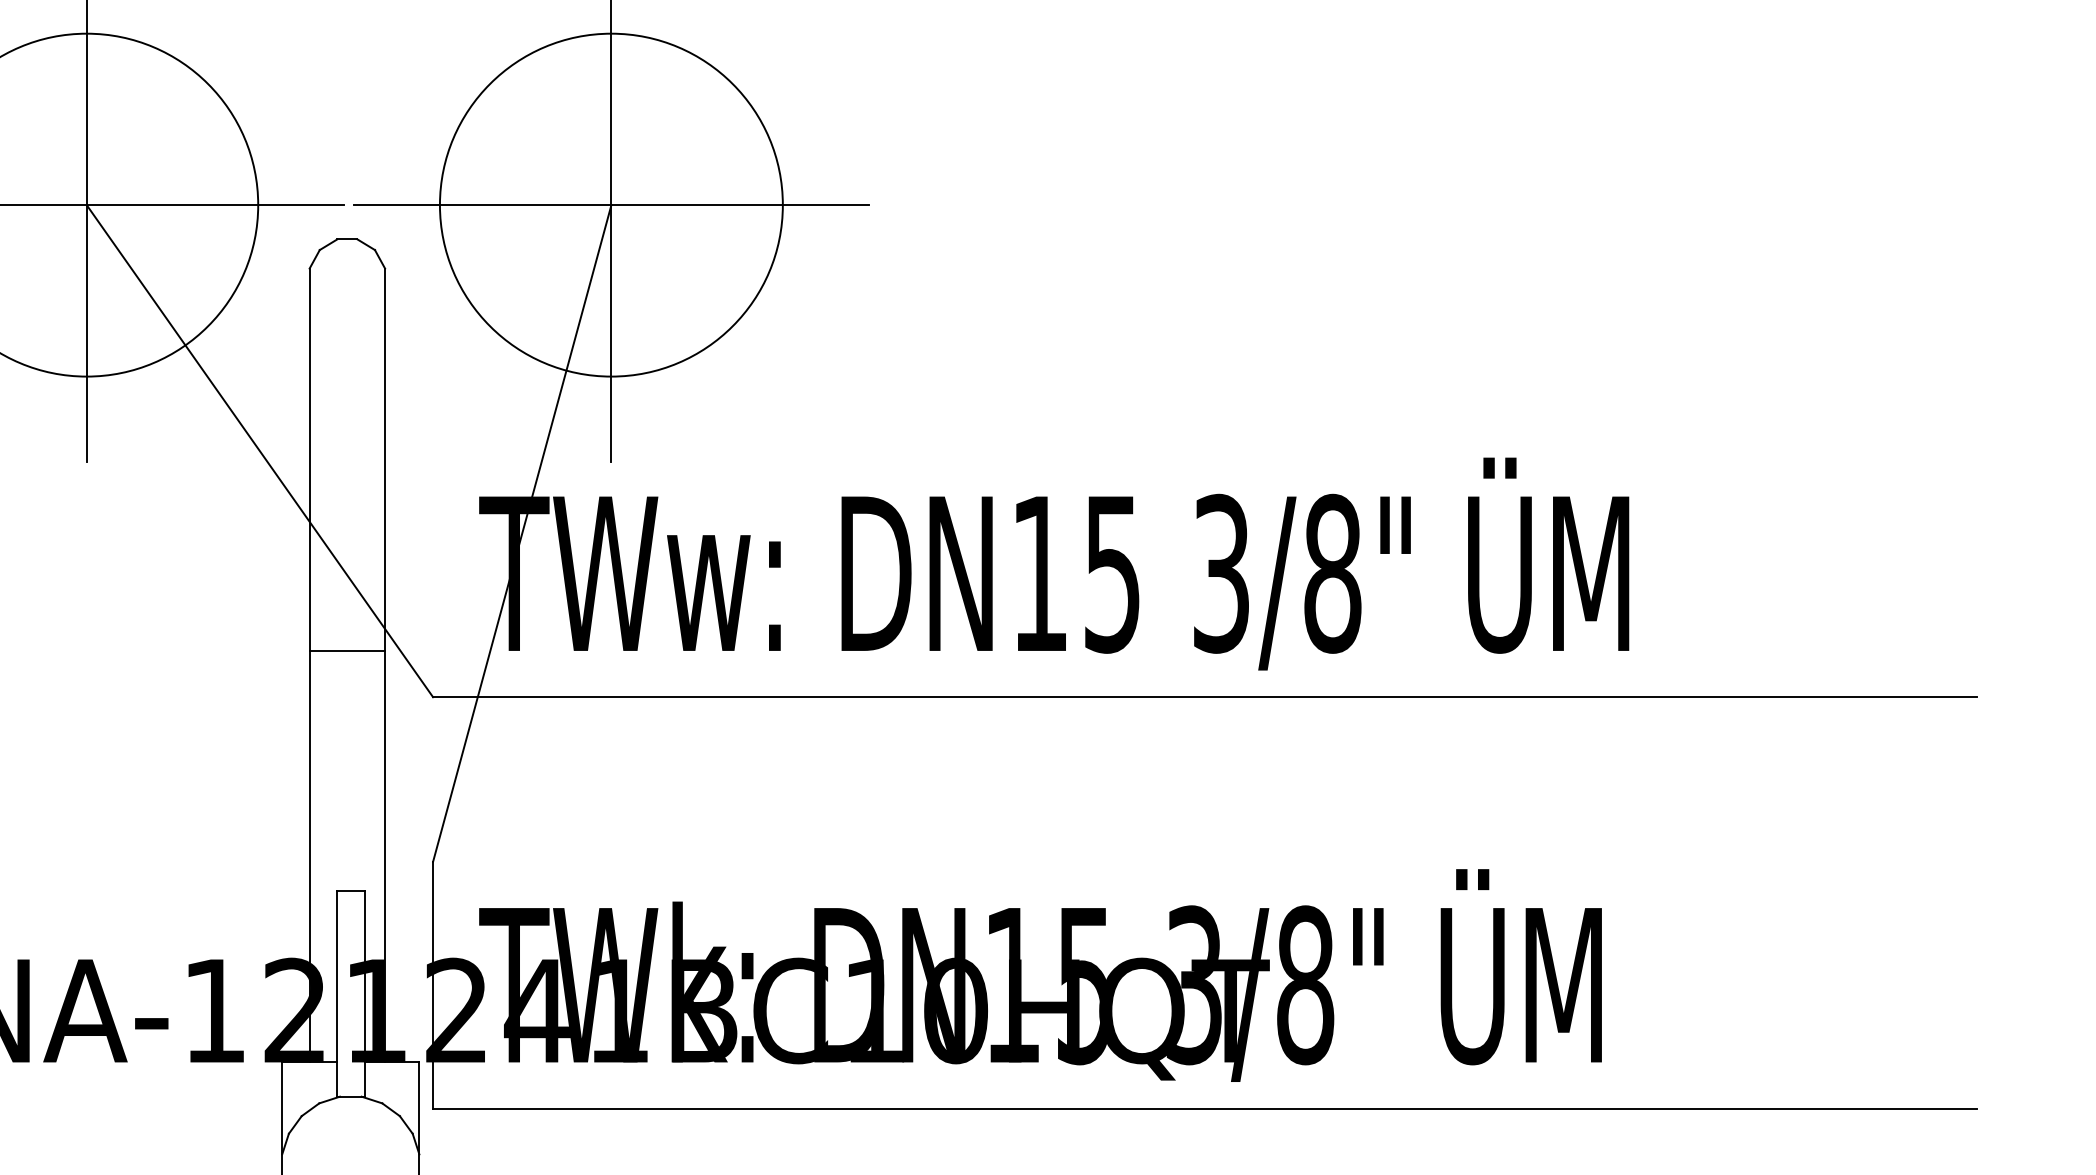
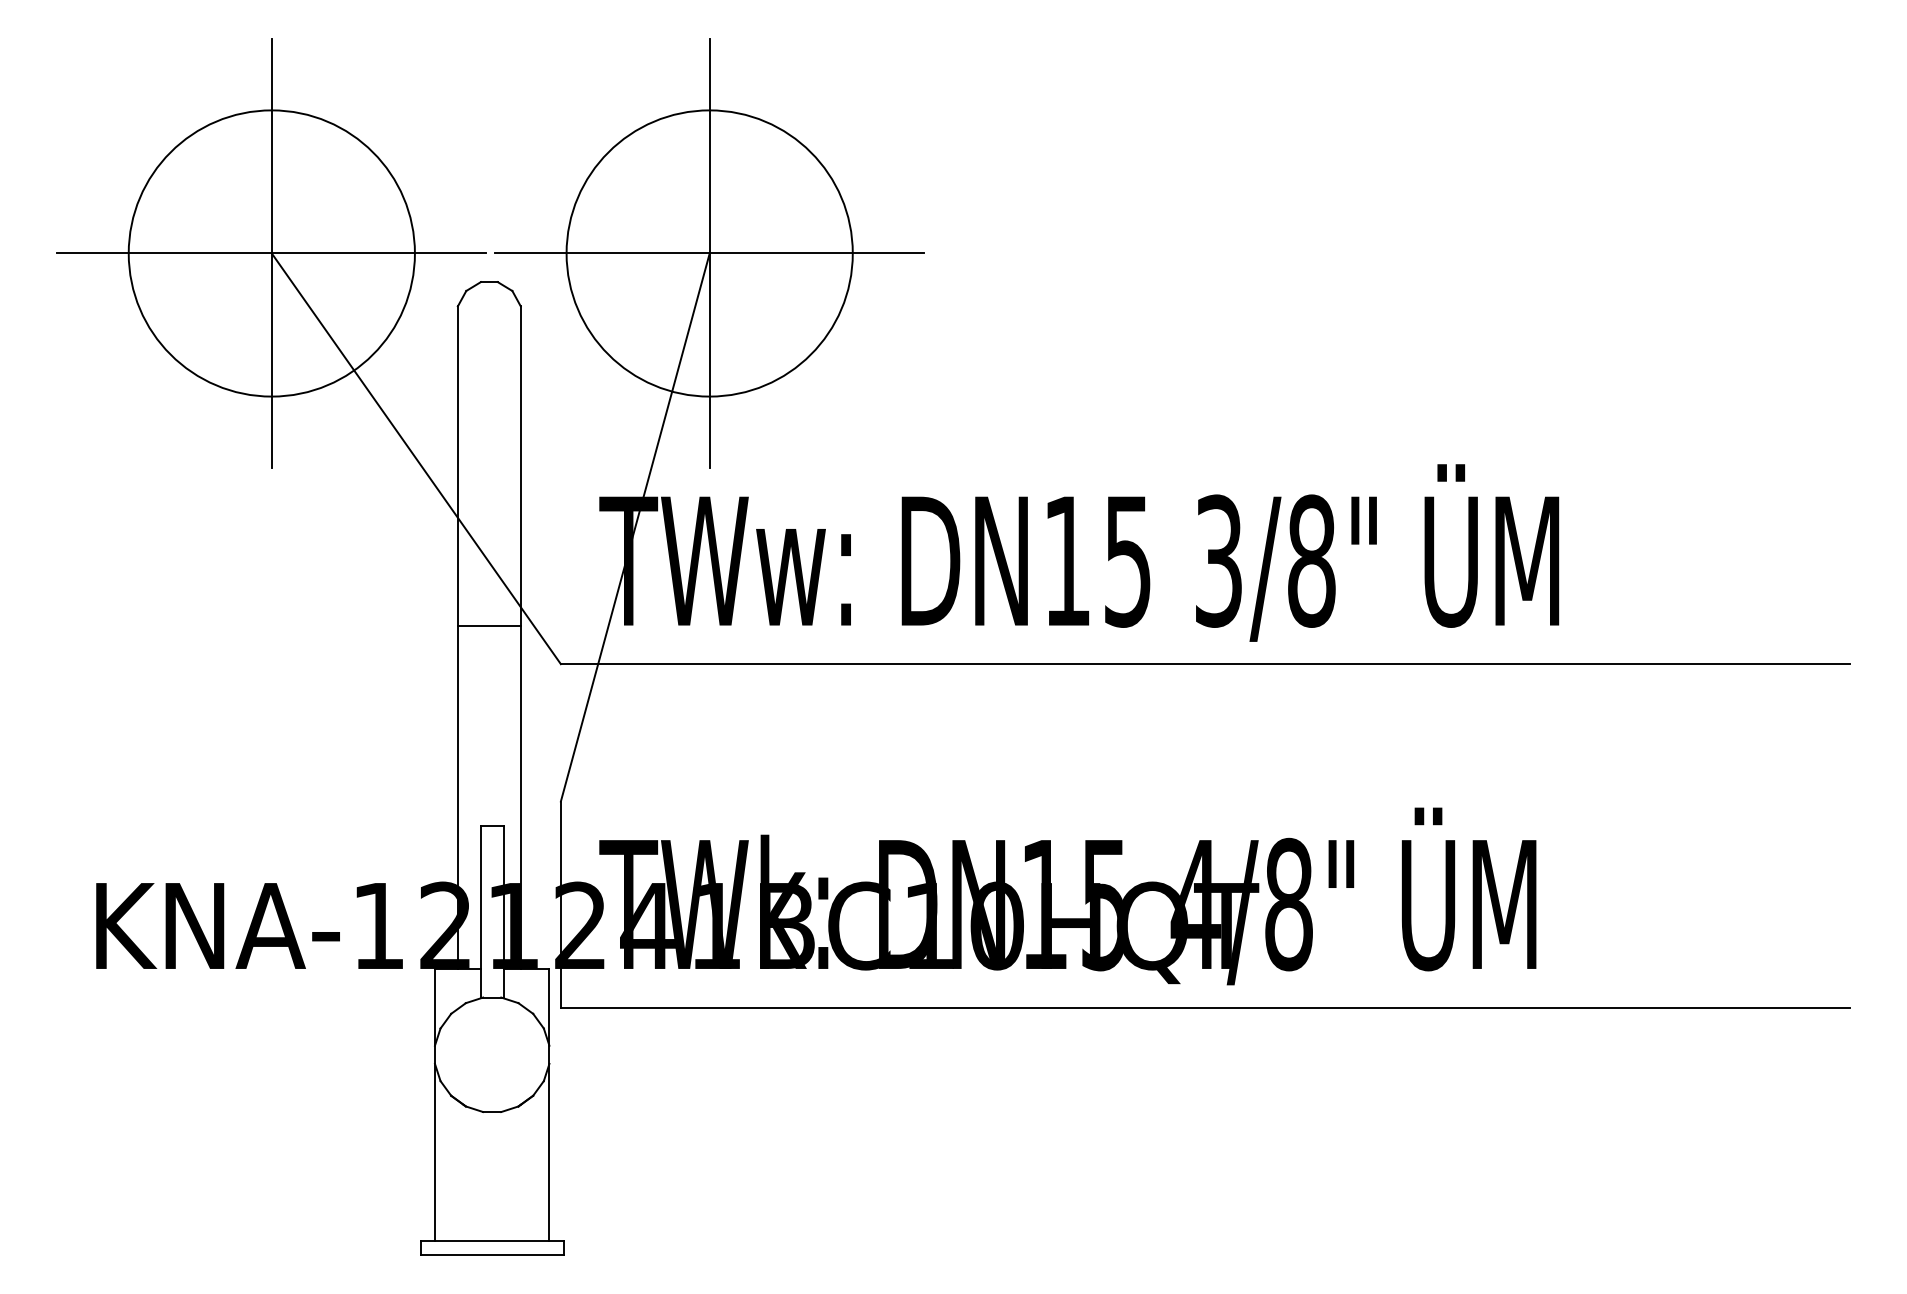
text: (1193, 985) -> (1195, 904), 3/8" -> 4/8"

